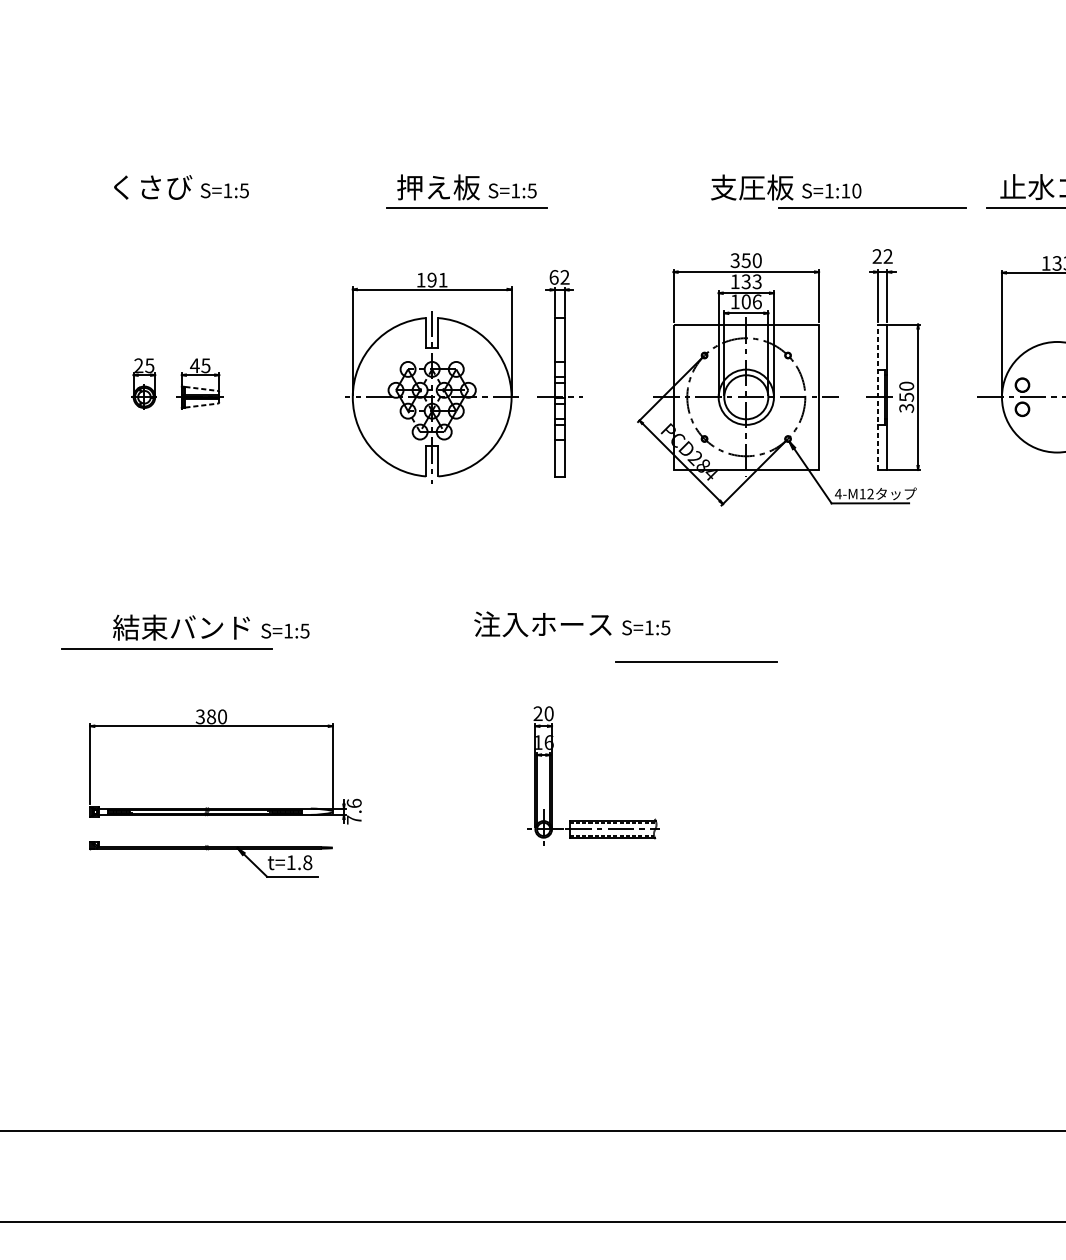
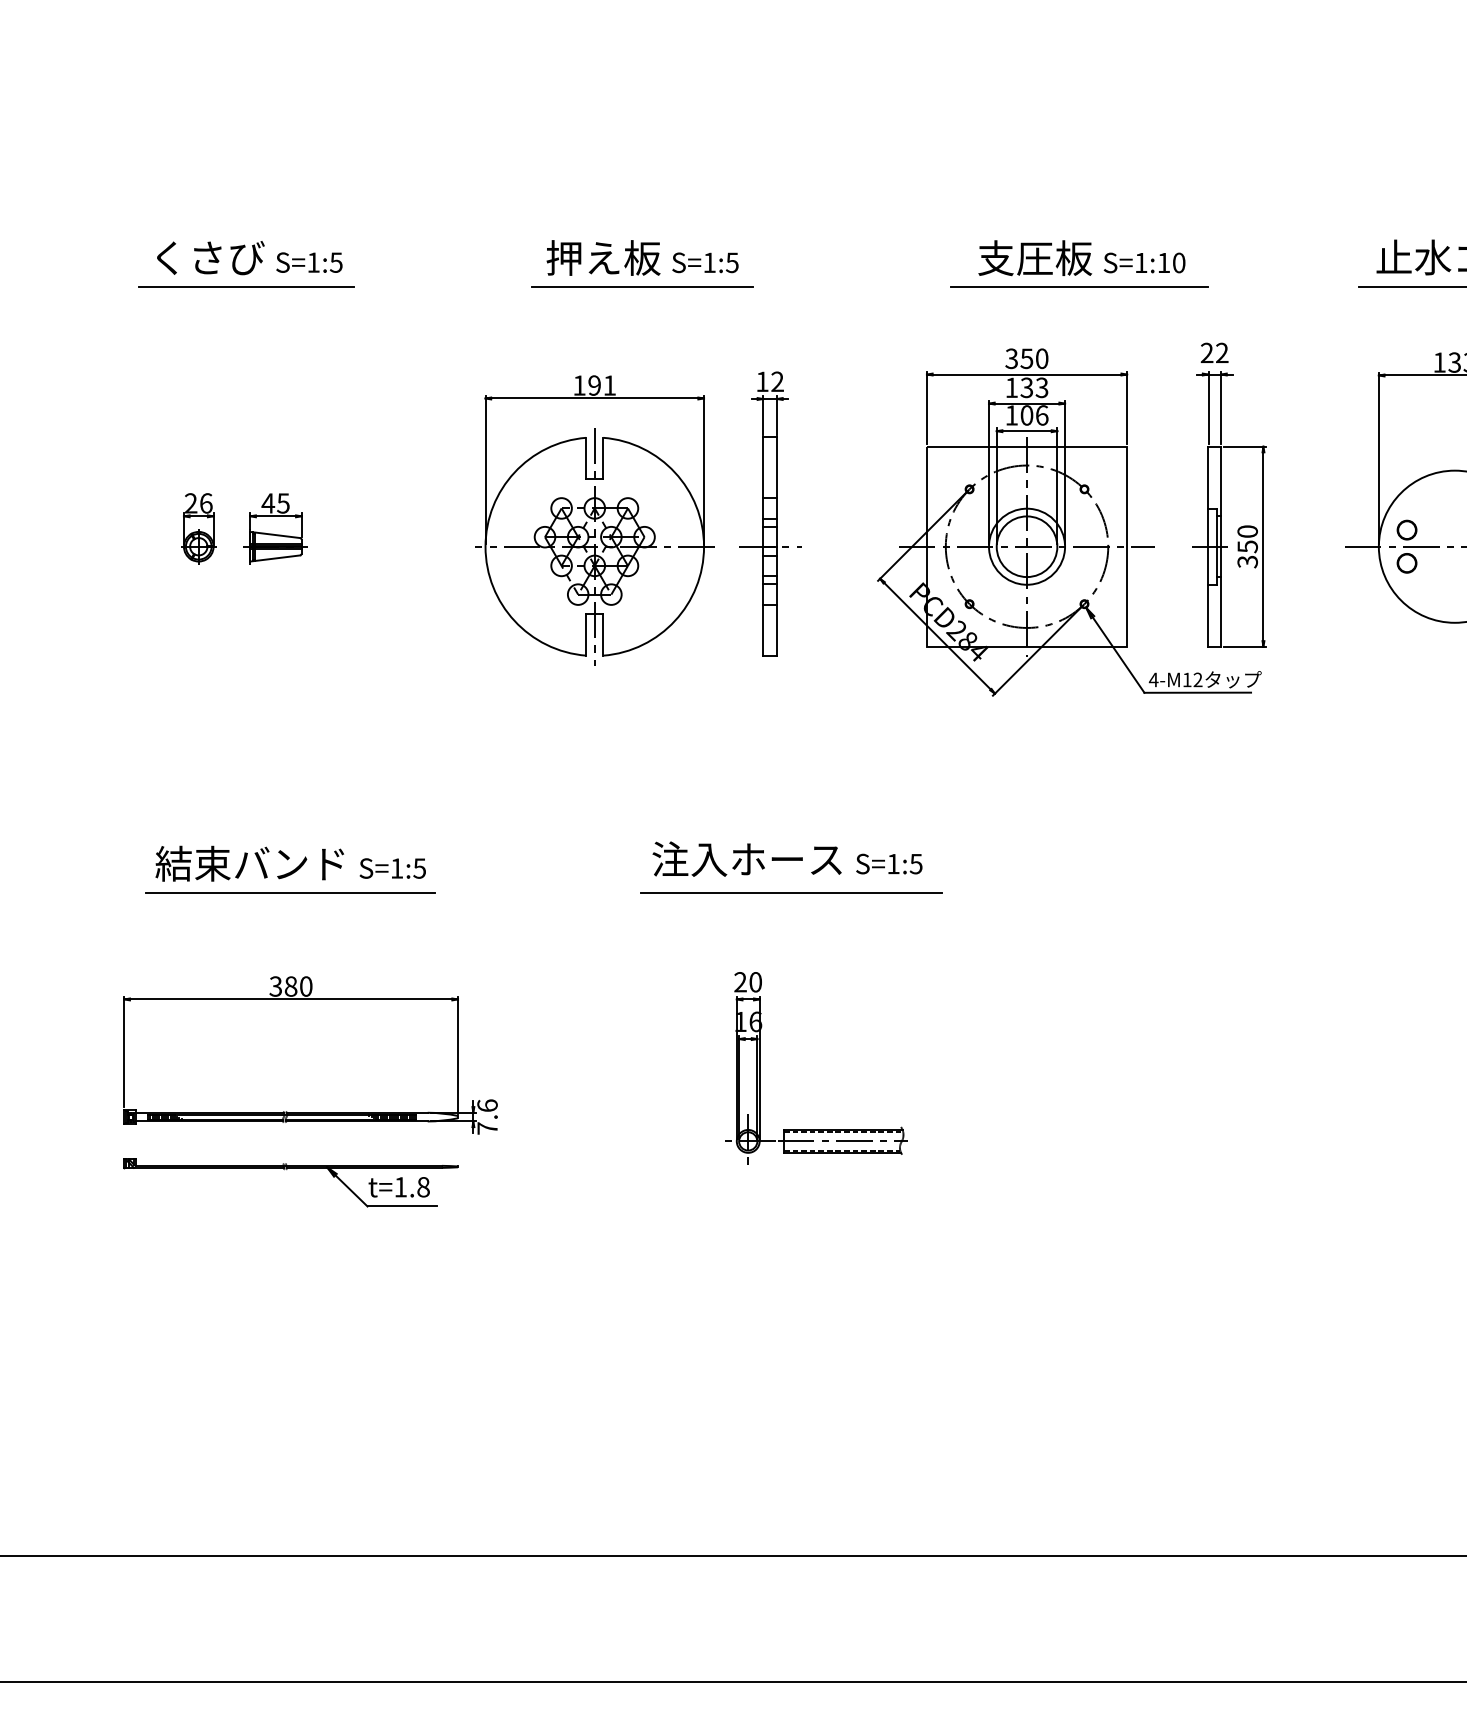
line: (179, 208) -> (246, 286), added
line: (872, 208) -> (1079, 286), moved
text: (554, 277) -> (762, 381), 62 -> 12
text: (149, 365) -> (205, 503), 25 -> 26
line: (201, 389) -> (277, 535), dashed -> solid
line: (878, 397) -> (1208, 546), dashed -> solid
line: (201, 405) -> (277, 558), dashed -> solid
line: (166, 648) -> (290, 892), moved
line: (575, 648) -> (791, 892), added
line: (696, 661) -> (958, 910), removed

